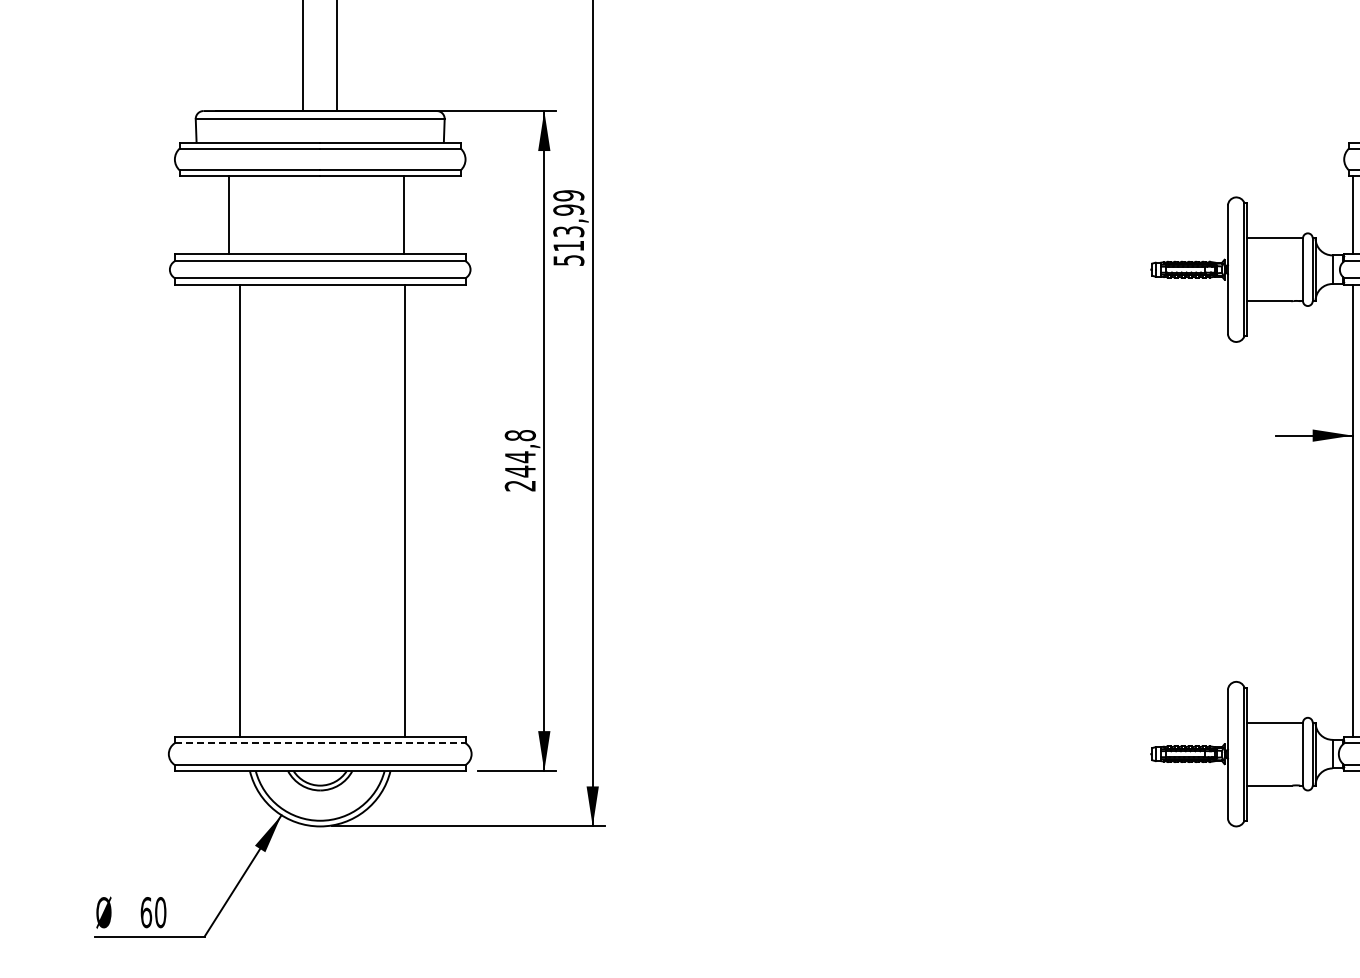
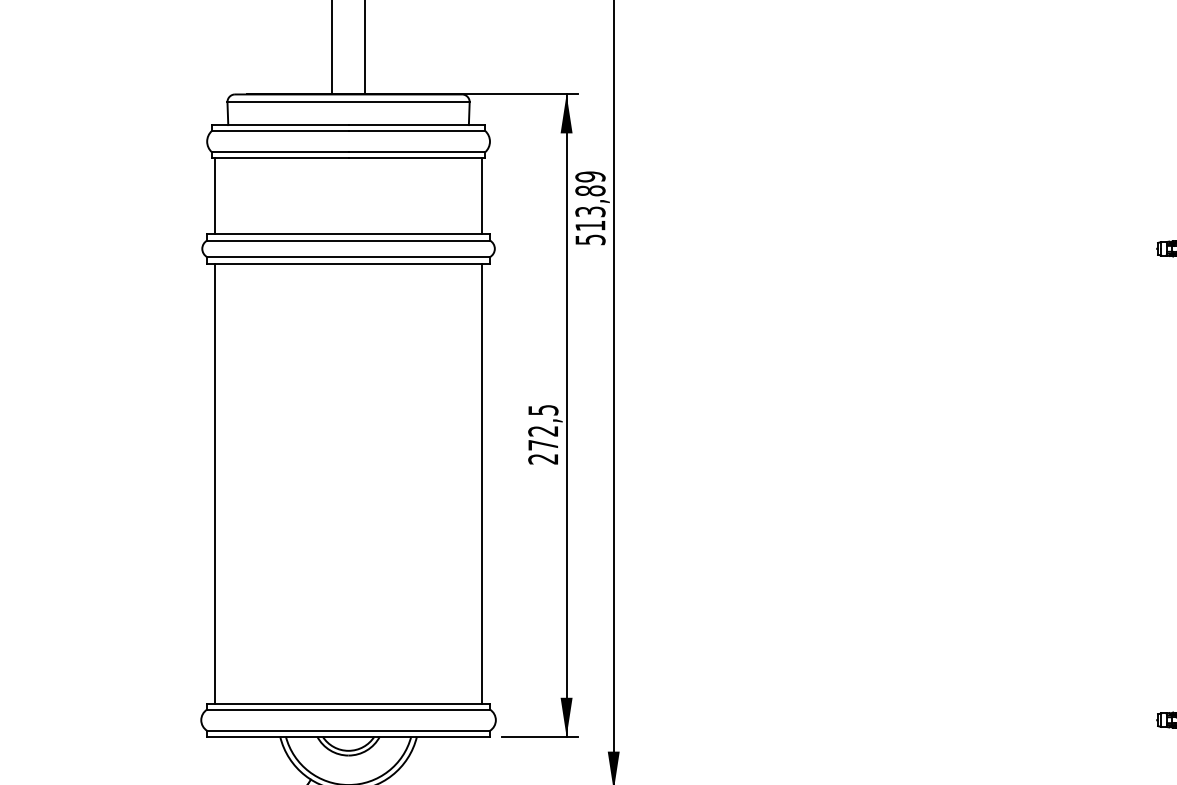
text: (568, 209) -> (590, 190), 513,99 -> 513,89
line: (229, 214) -> (215, 195), moved
line: (404, 214) -> (482, 195), moved
text: (519, 453) -> (542, 427), 244,8 -> 272,5
line: (240, 511) -> (215, 484), moved
line: (405, 511) -> (482, 484), moved
line: (320, 743) -> (348, 709), dashed -> solid

